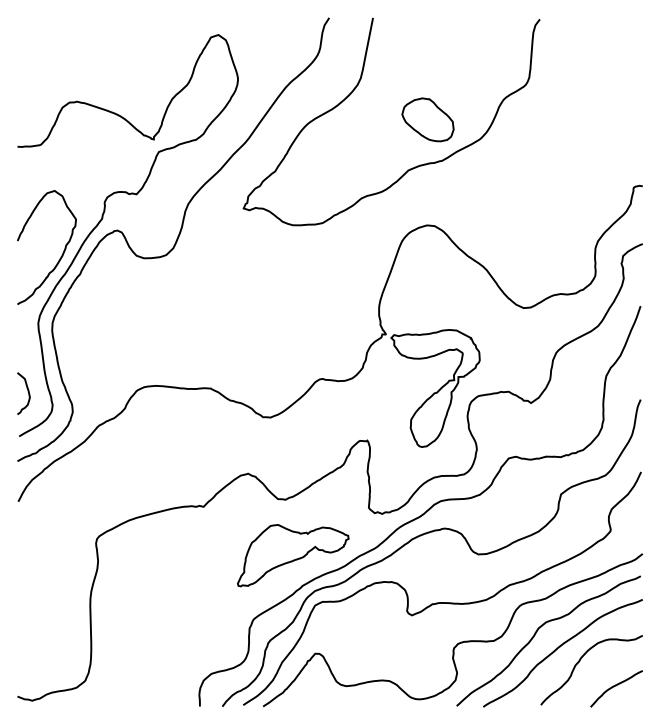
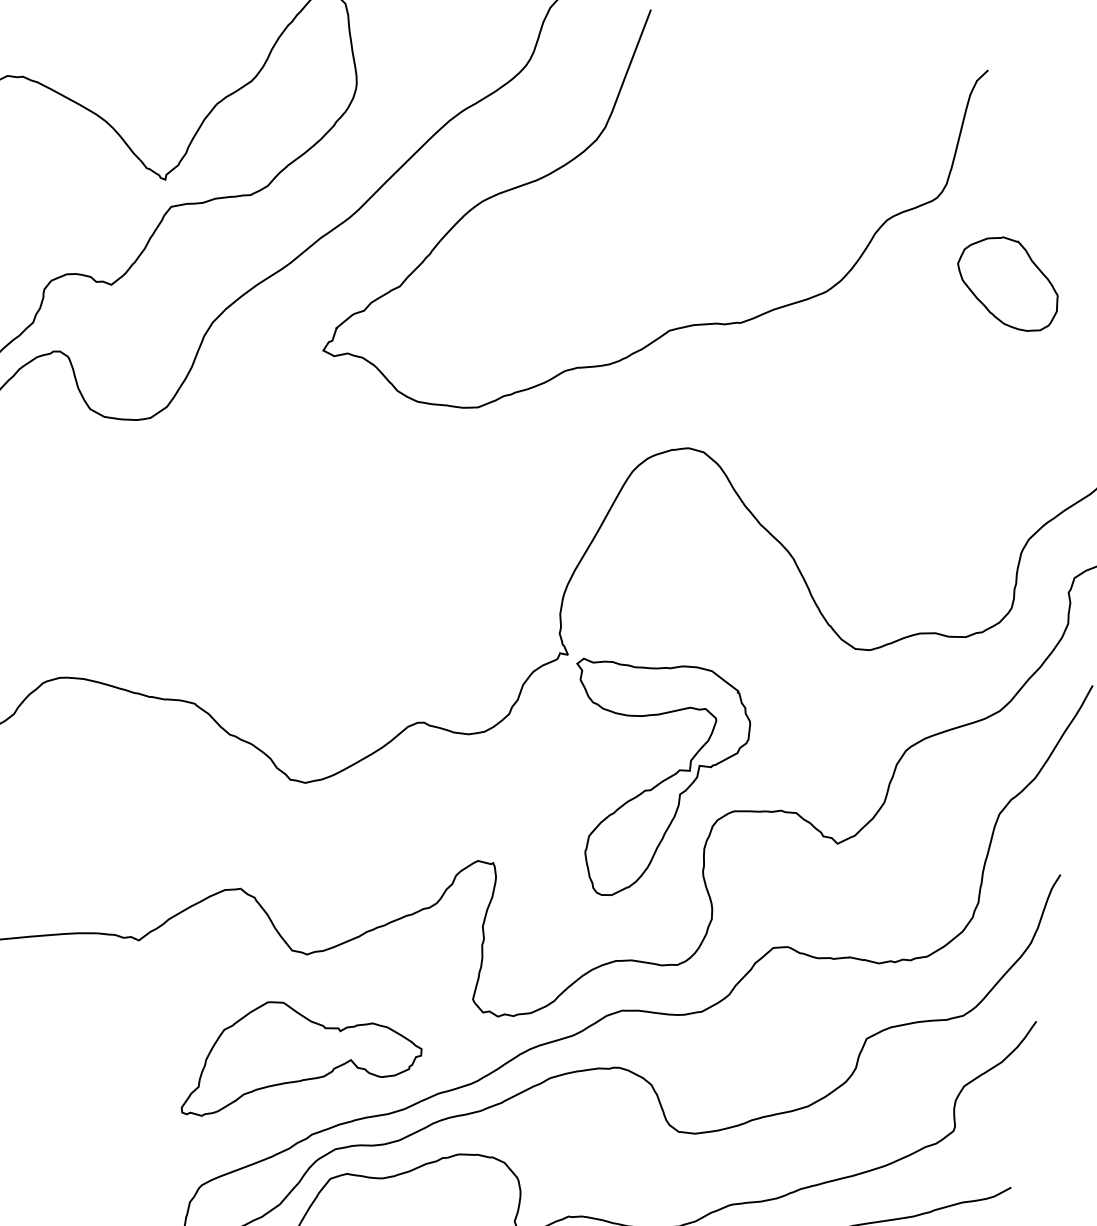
part: (427, 119) -> (1007, 282), moved

